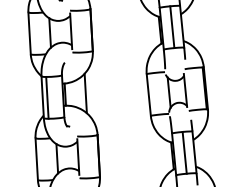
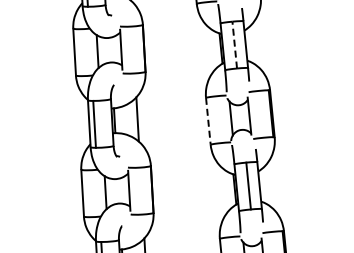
line: (172, 27) -> (234, 45), solid -> dashed
line: (148, 95) -> (208, 121), solid -> dashed

